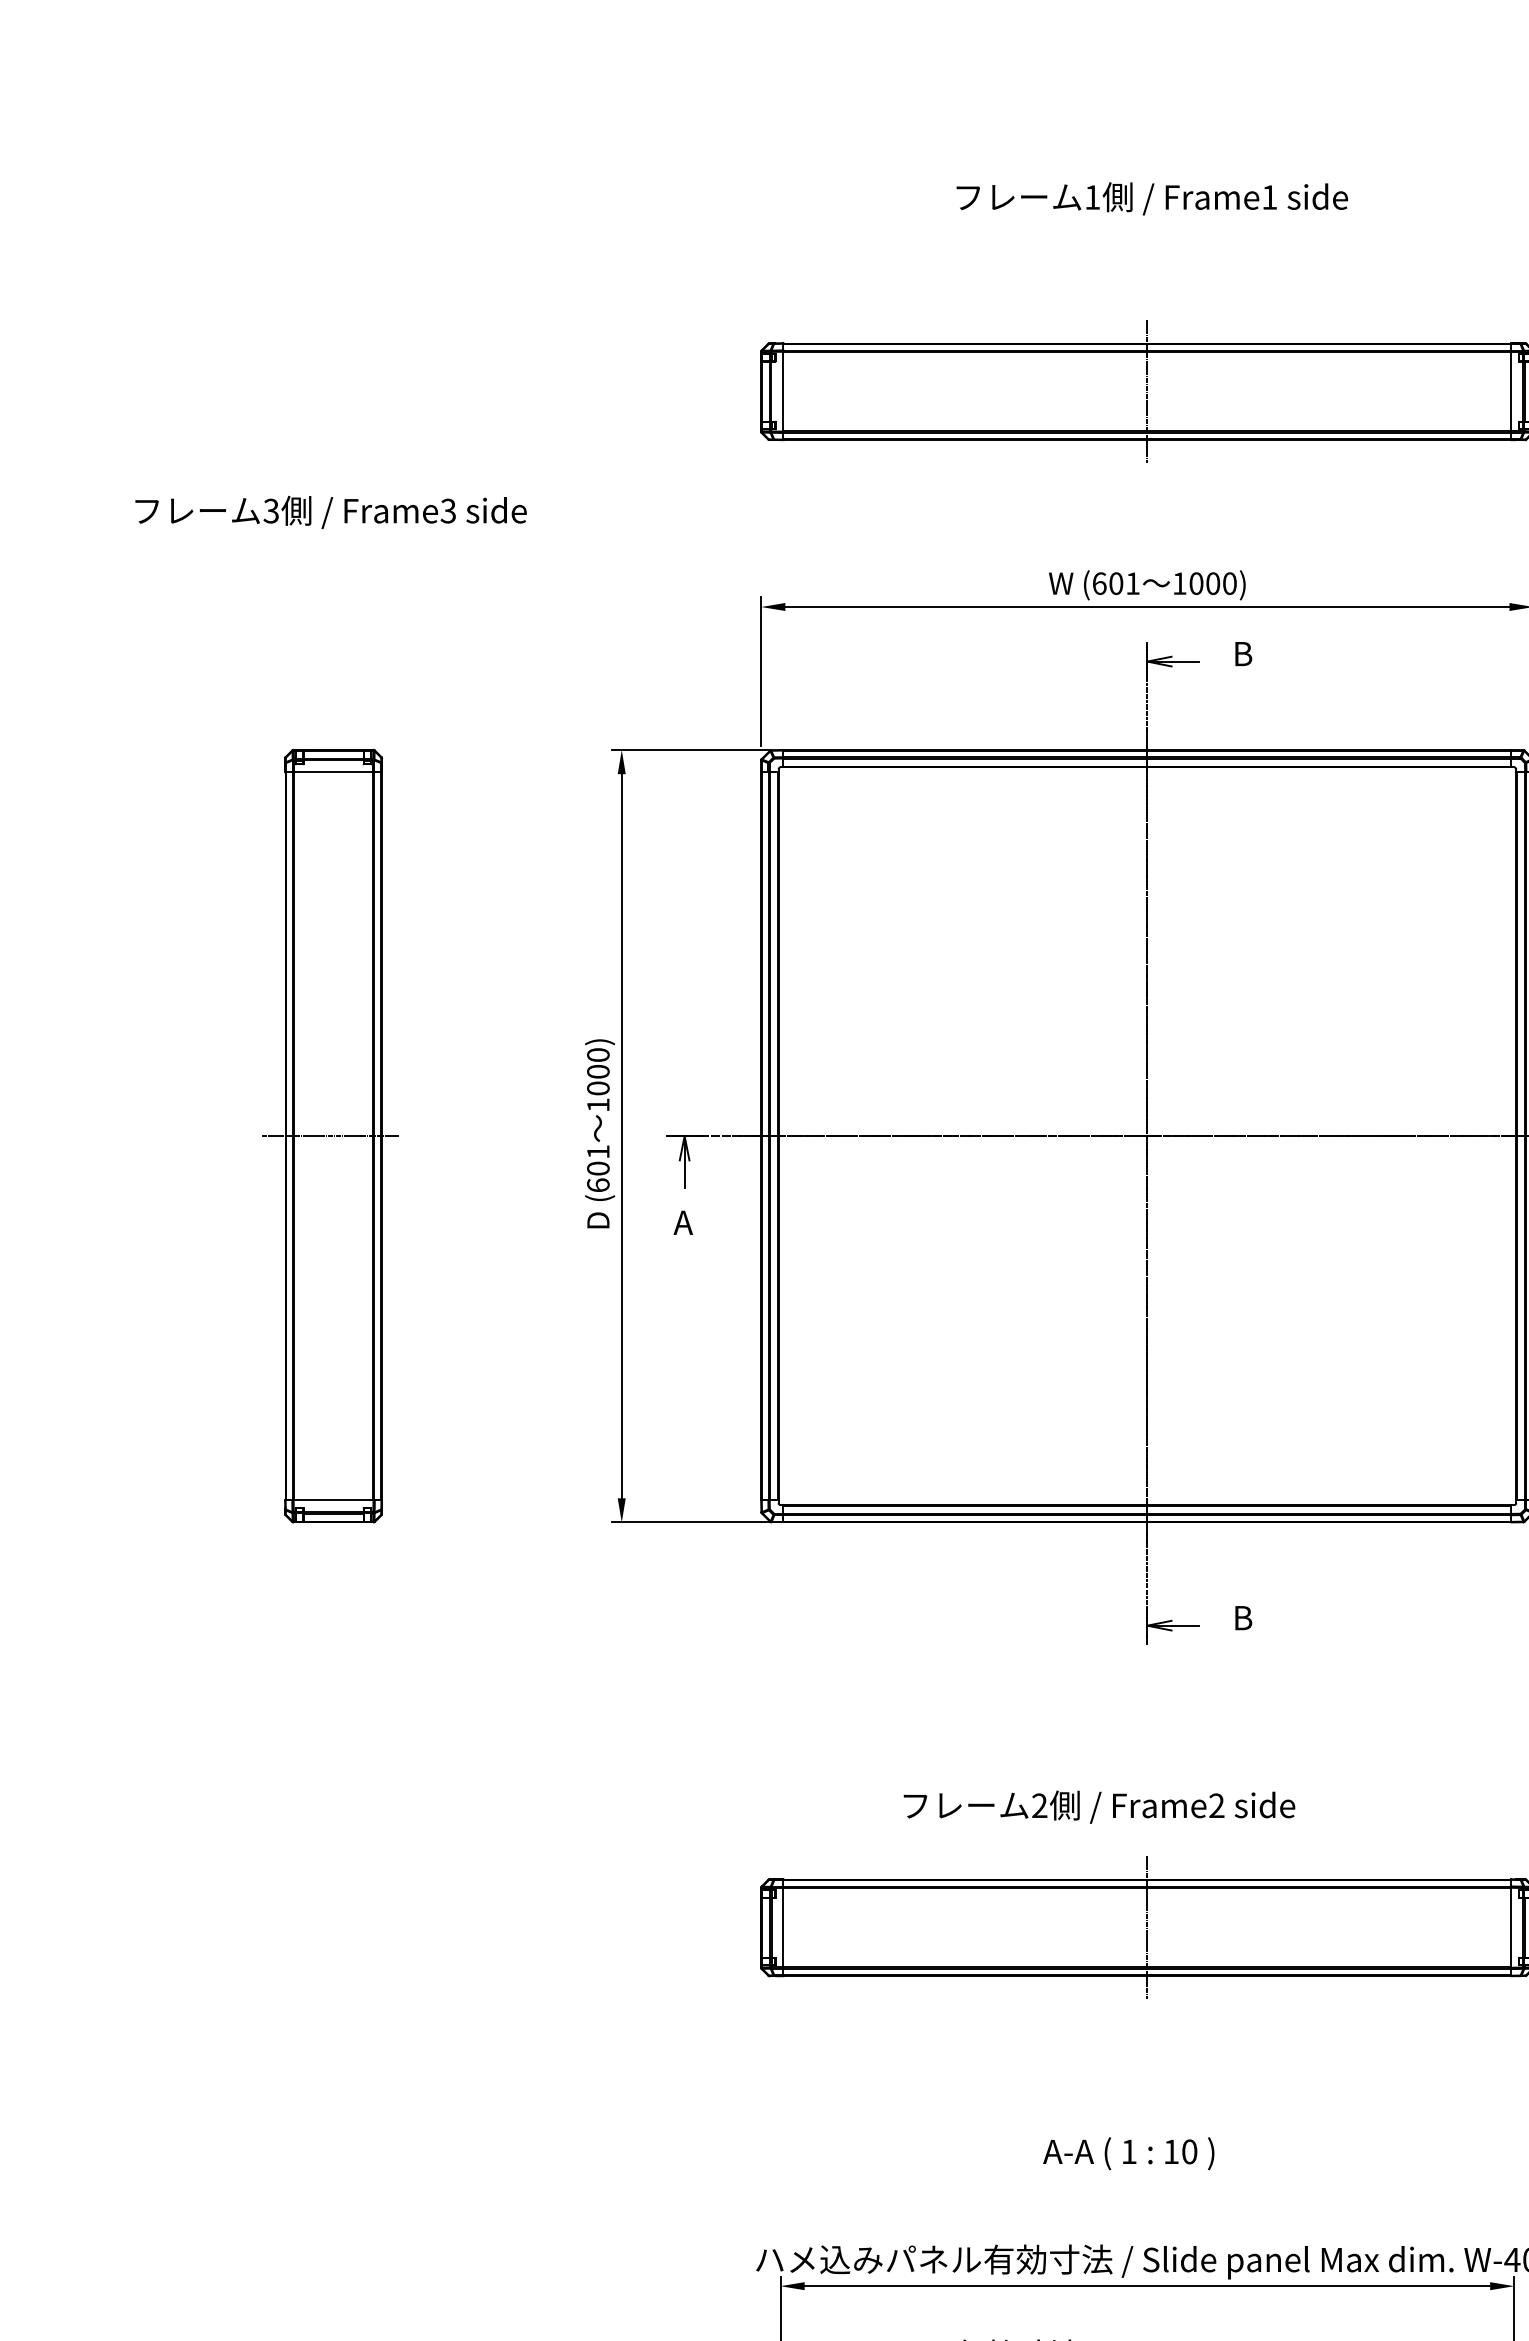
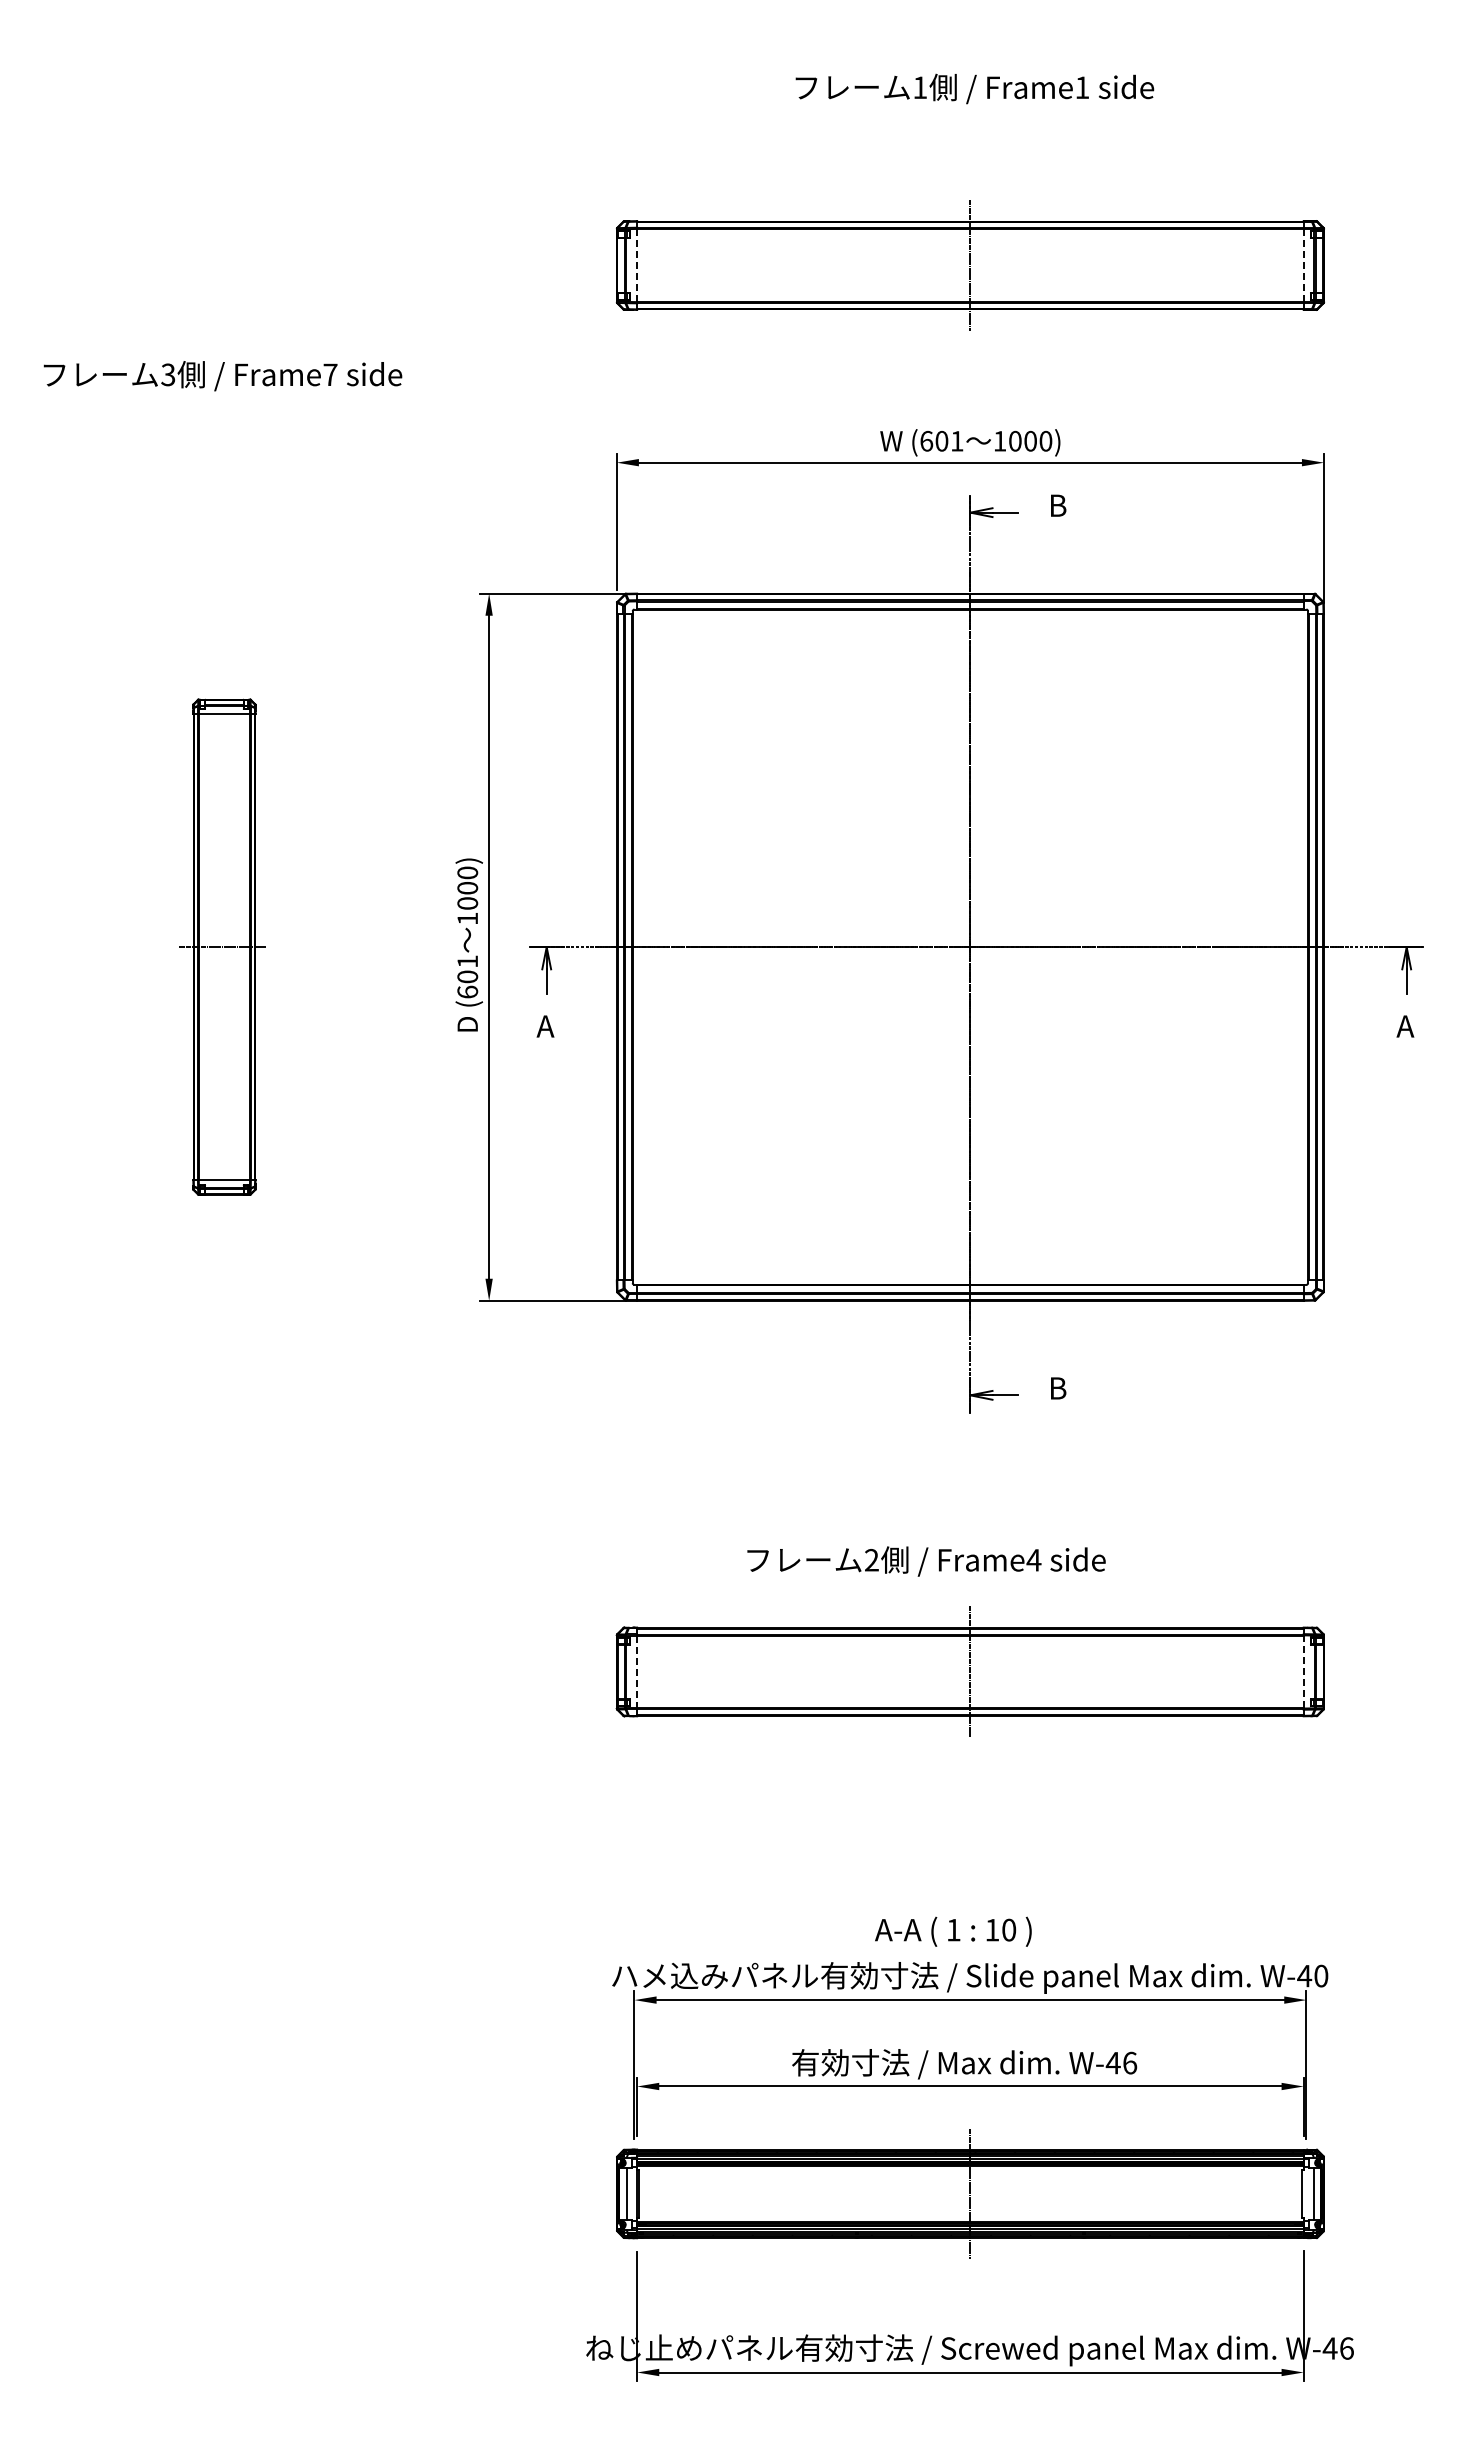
line: (783, 391) -> (637, 265), solid -> dashed
line: (1511, 391) -> (1303, 265), solid -> dashed
text: (448, 510) -> (330, 374), Frame3 -> Frame7
part: (330, 1135) -> (222, 946), size x0.7
text: (1216, 1804) -> (1033, 1559), Frame2 -> Frame4
line: (1511, 1927) -> (1303, 1671), solid -> dashed
line: (783, 1928) -> (637, 1672), solid -> dashed
text: (1128, 2153) -> (953, 1931), moved

